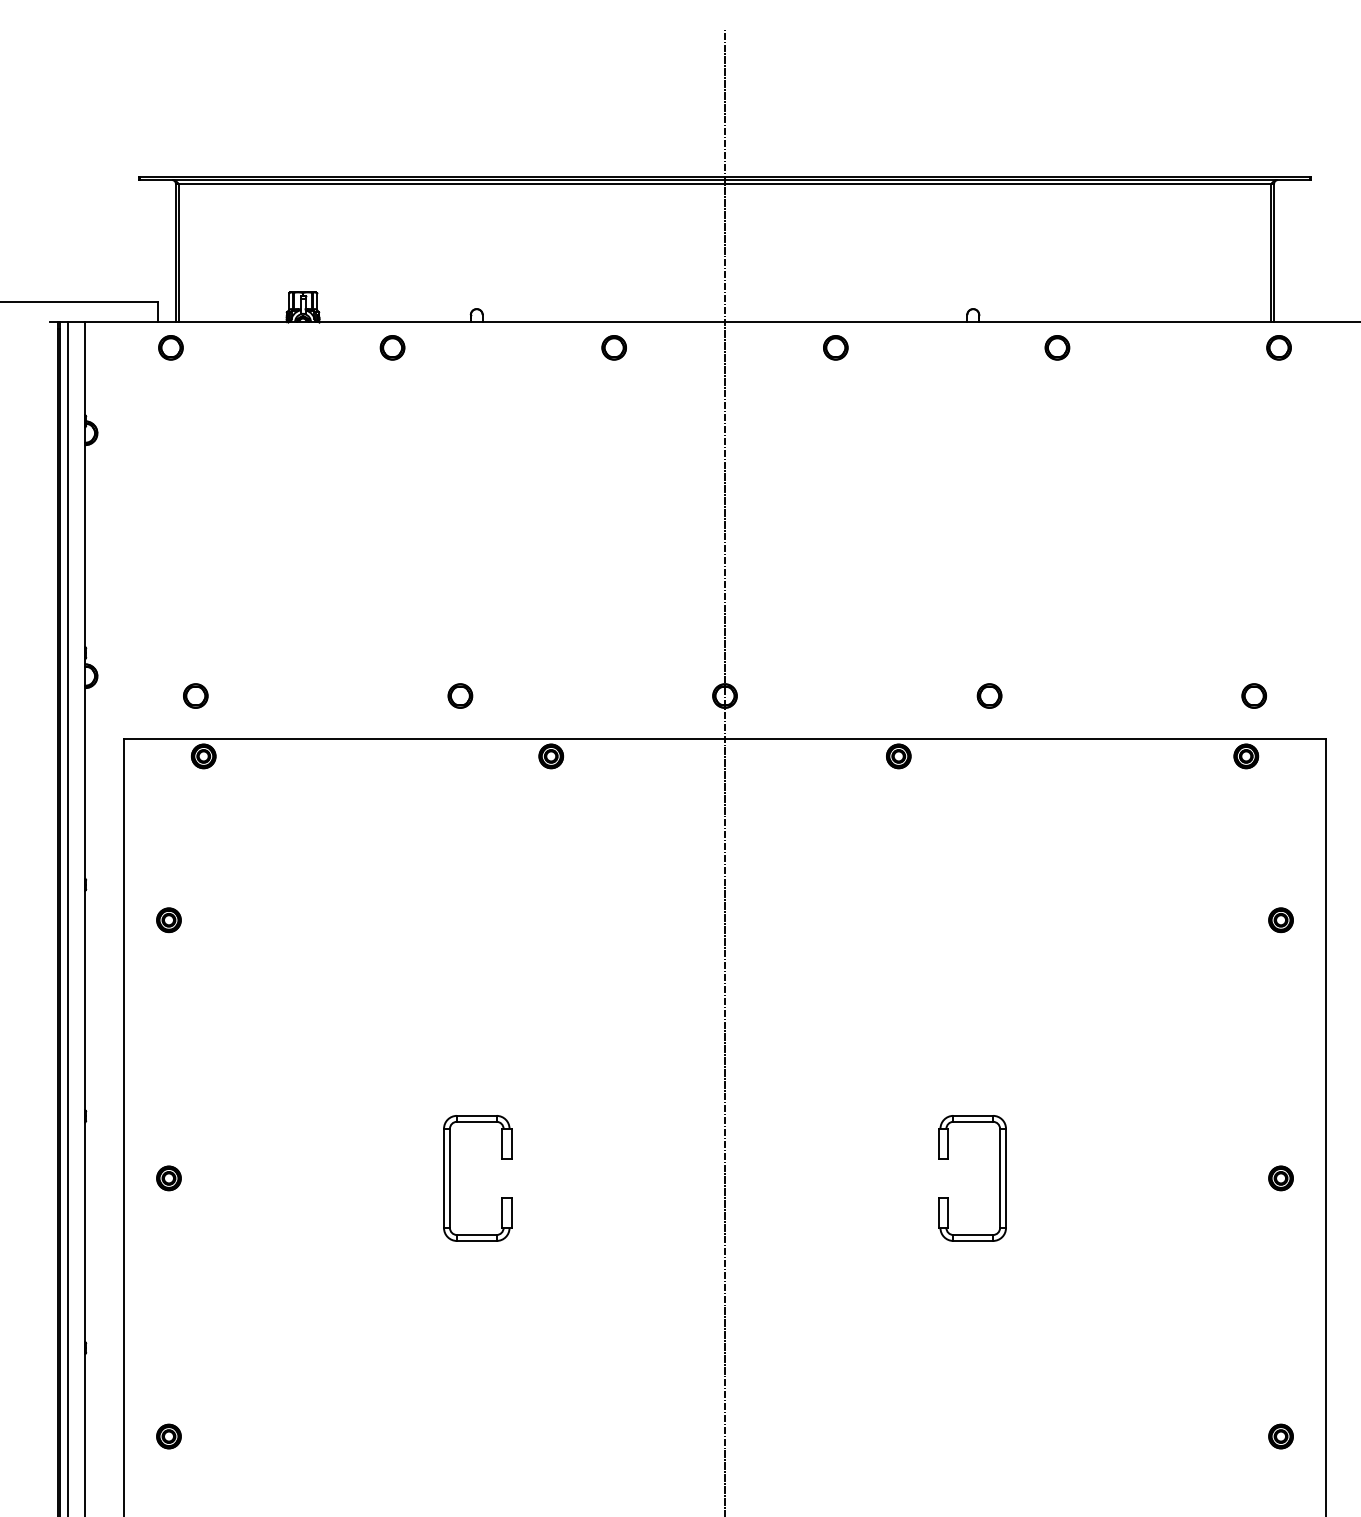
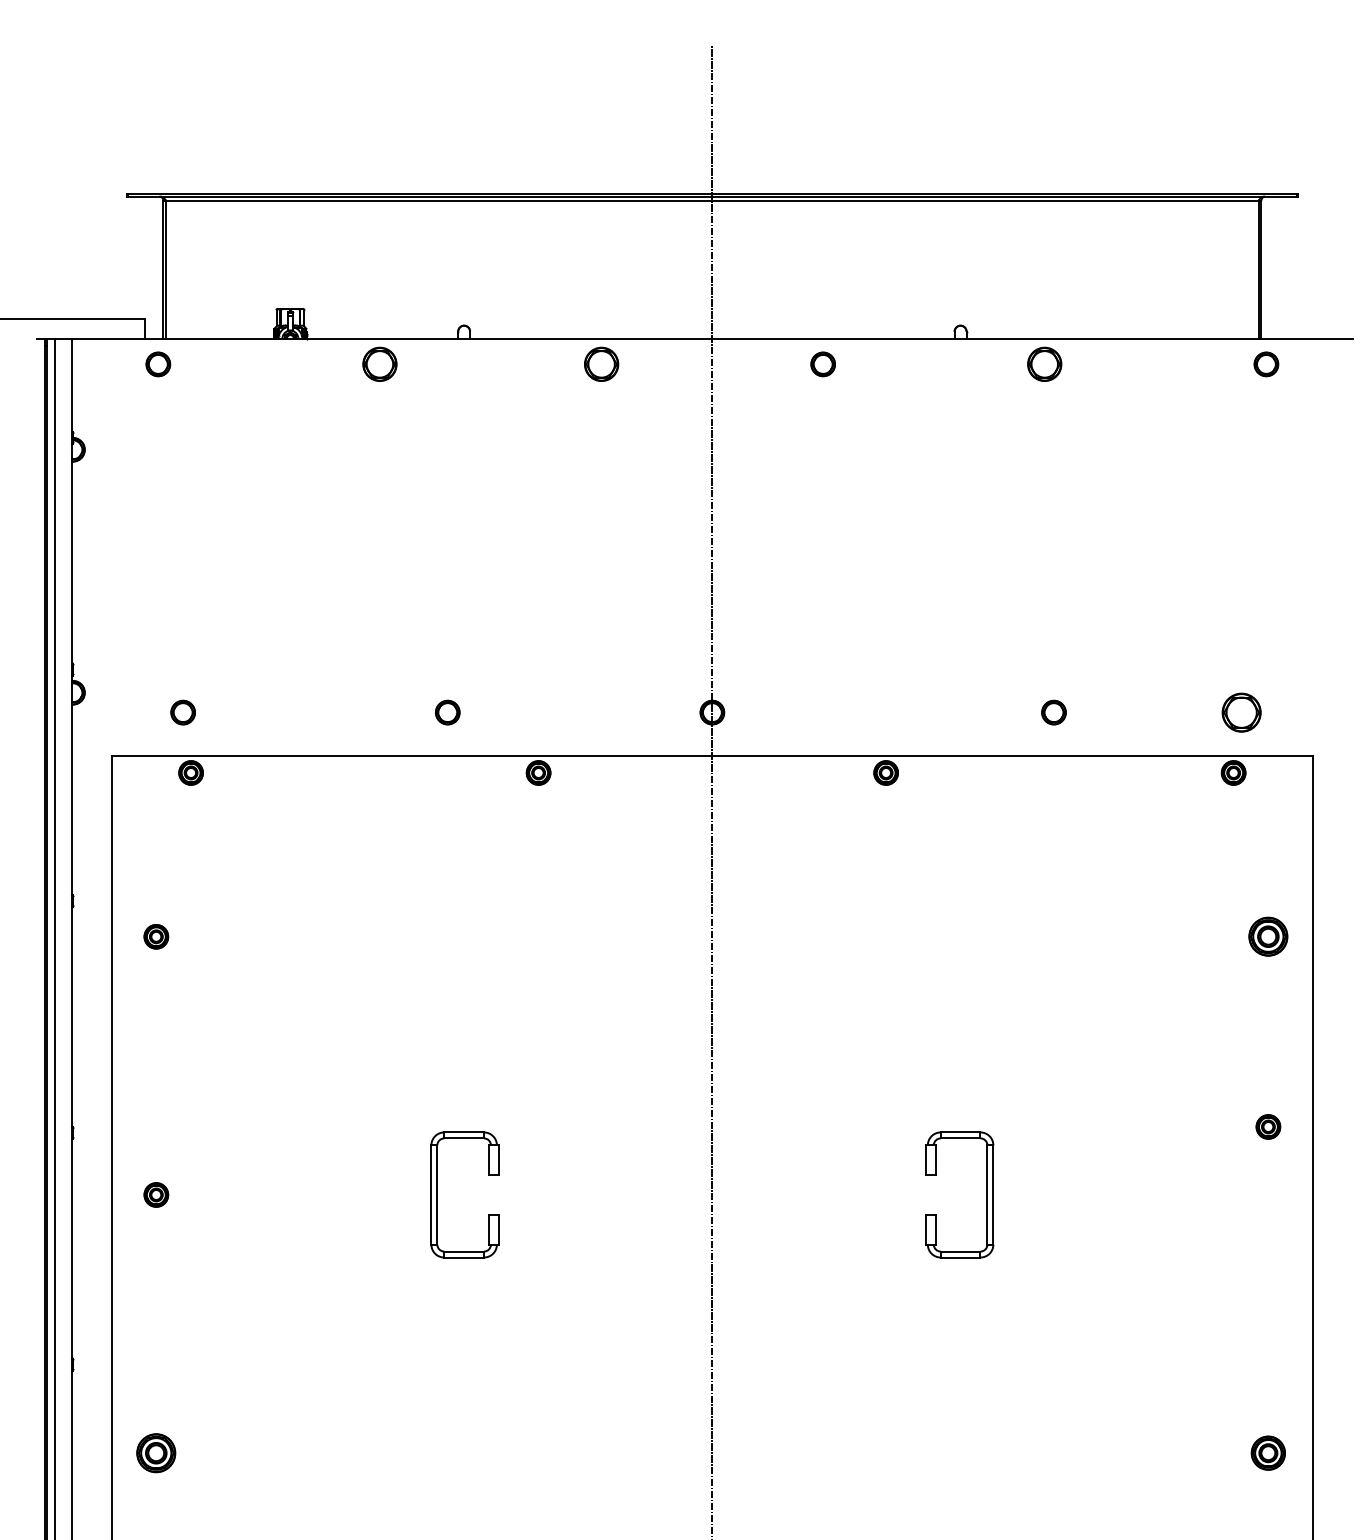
part: (392, 347) -> (379, 364), size x1.4
part: (614, 347) -> (601, 364), size x1.4
part: (1057, 347) -> (1044, 364), size x1.4
part: (989, 695) -> (1053, 712), moved
part: (1254, 695) -> (1241, 712), size x1.6
part: (1281, 919) -> (1268, 936), size x1.6
part: (1281, 1177) -> (1268, 1126), moved
part: (169, 1435) -> (156, 1452), size x1.6
part: (1281, 1435) -> (1268, 1452), size x1.4

